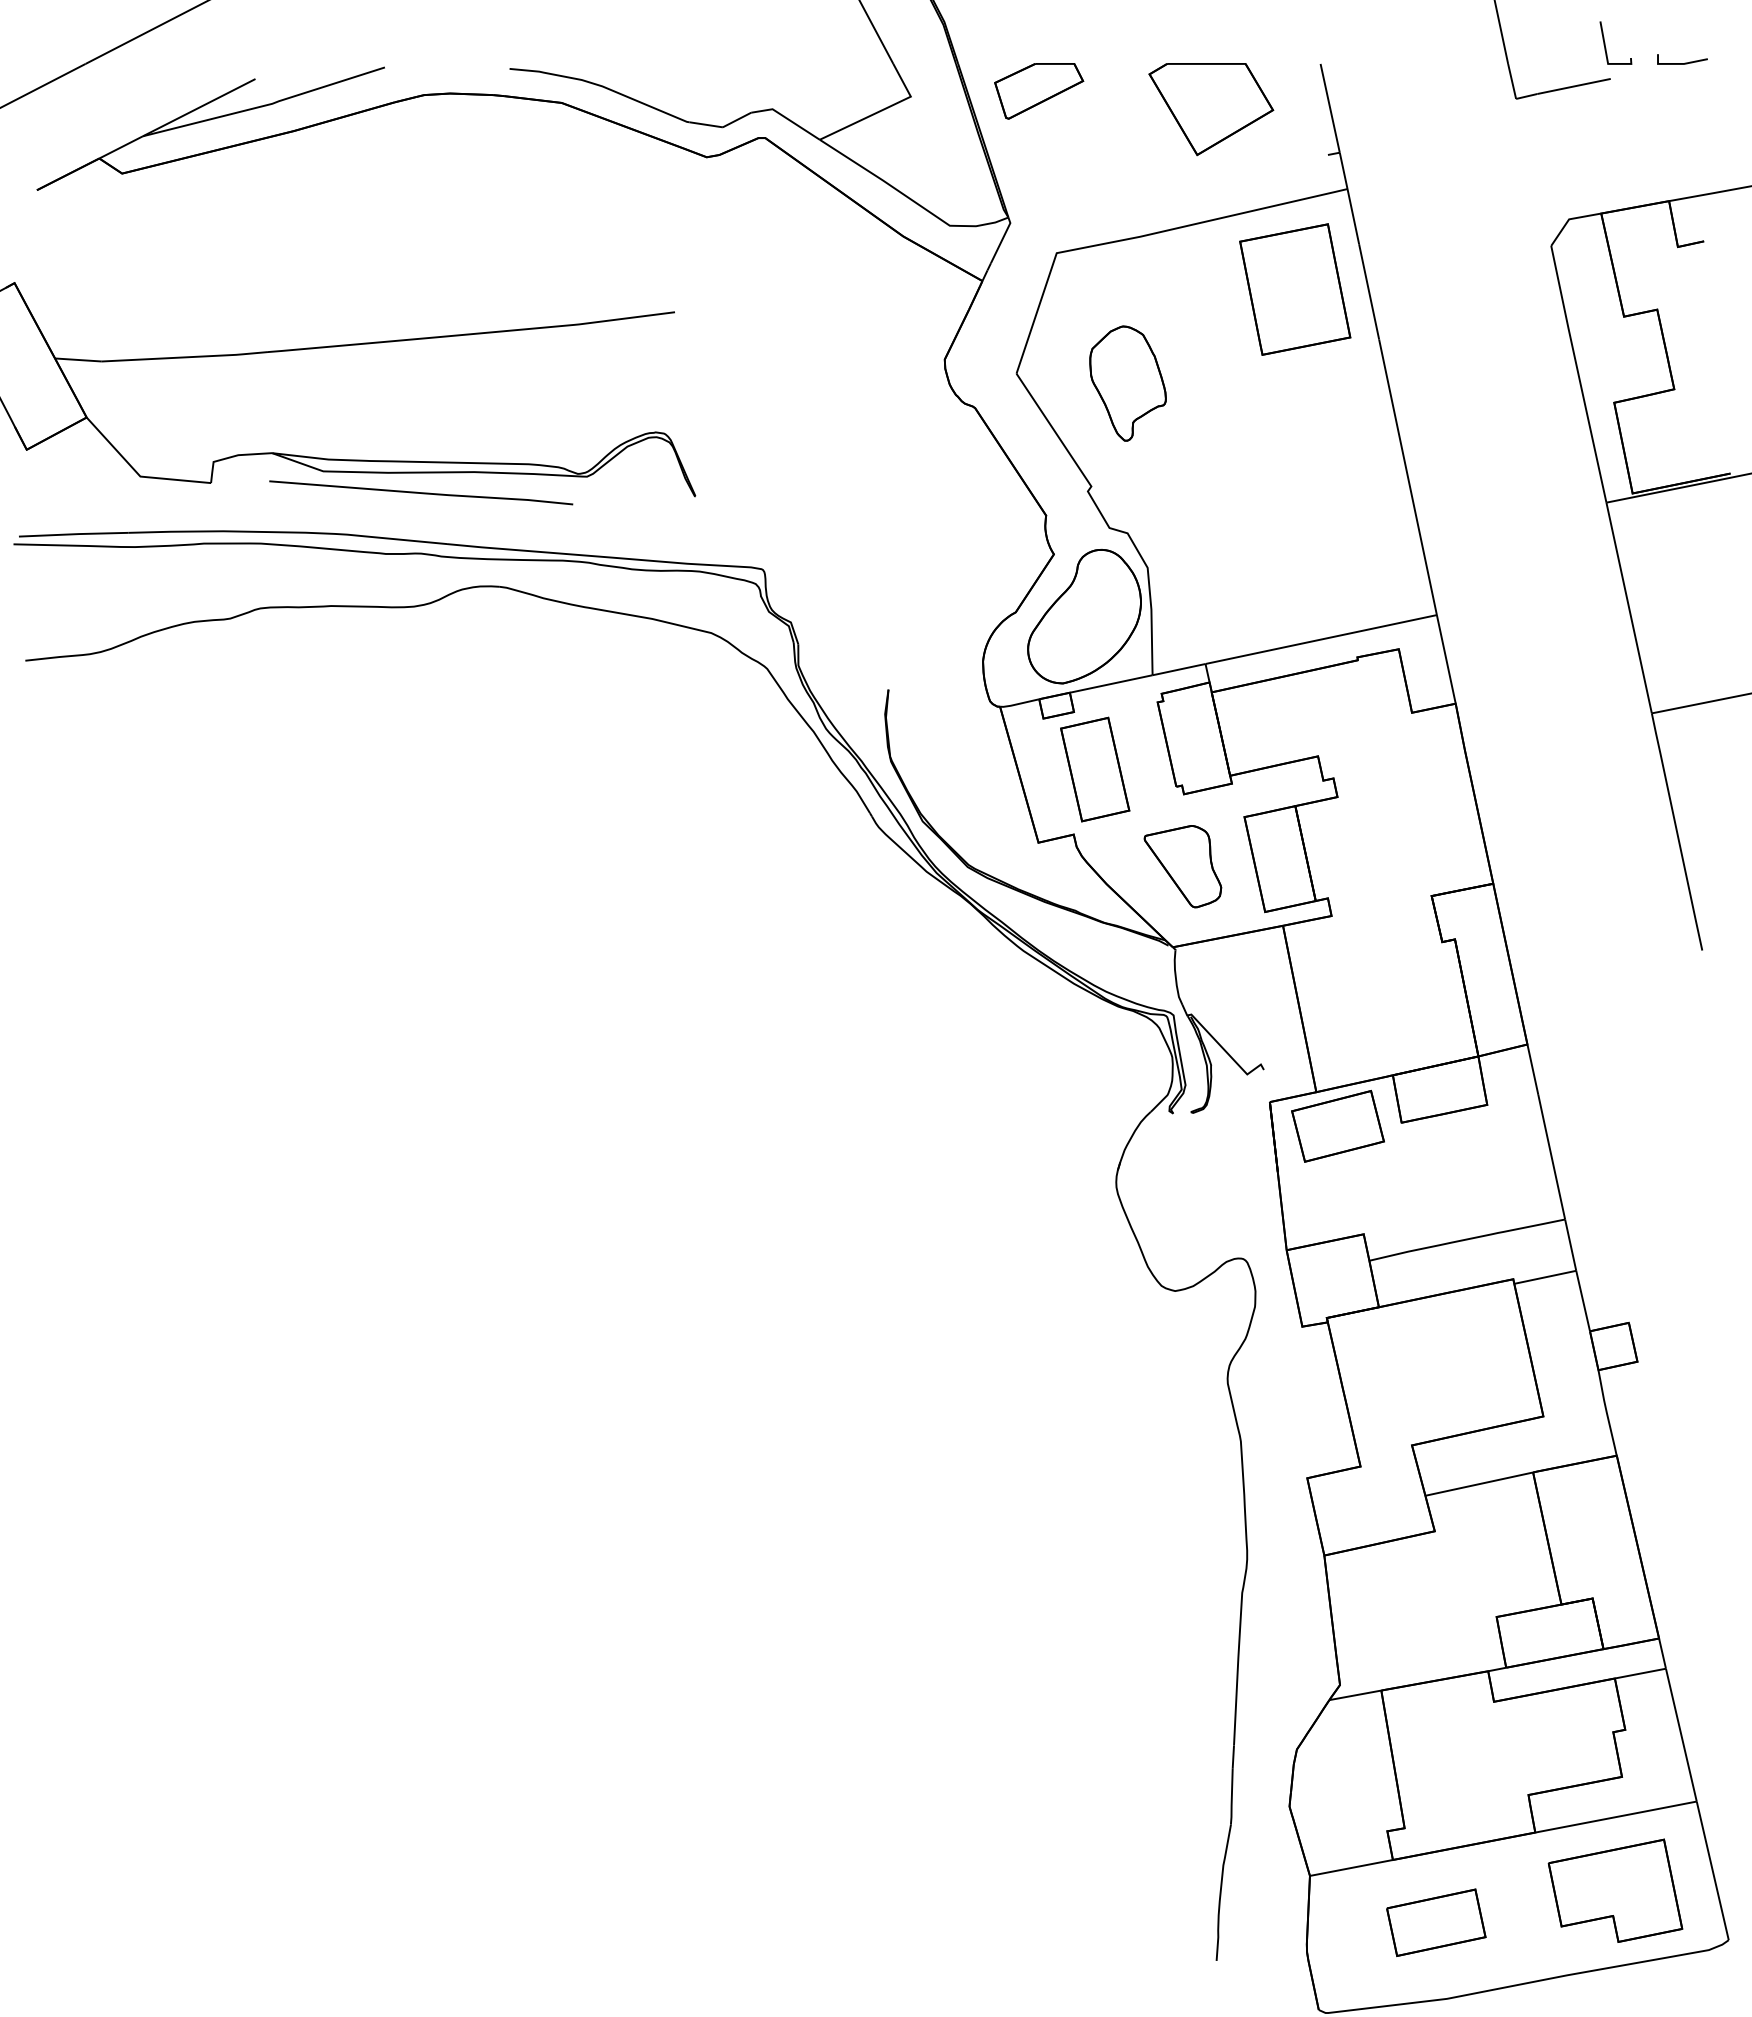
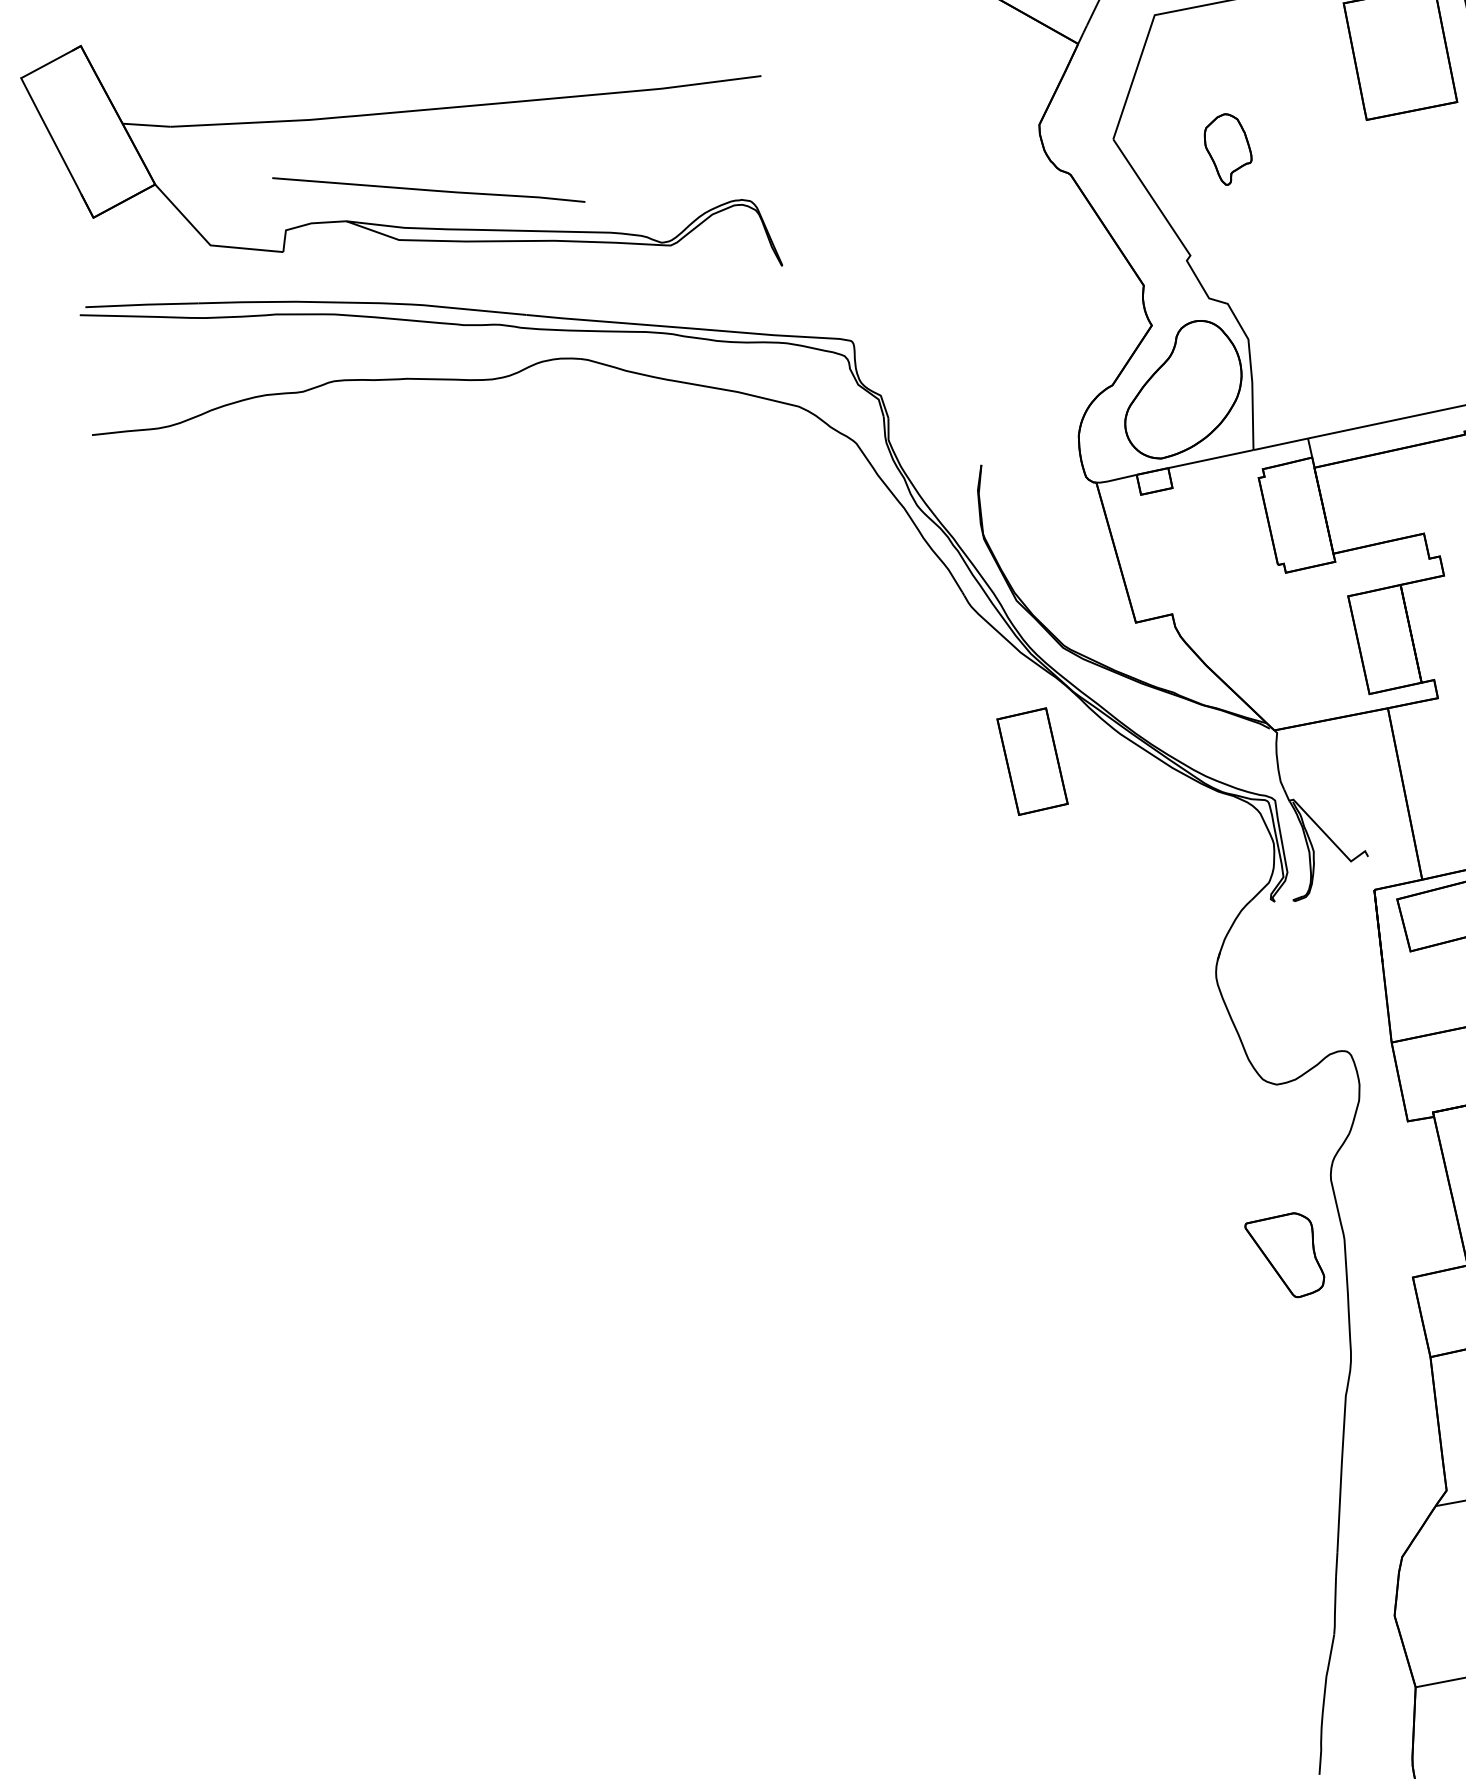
part: (1127, 383) -> (1227, 149), size x0.6
line: (421, 492) -> (429, 189), moved
part: (1095, 769) -> (1032, 761), moved
part: (1182, 866) -> (1284, 1255), moved

